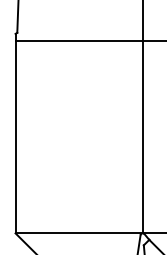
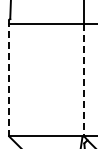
line: (16, 134) -> (9, 78), solid -> dashed
line: (142, 137) -> (83, 80), solid -> dashed

